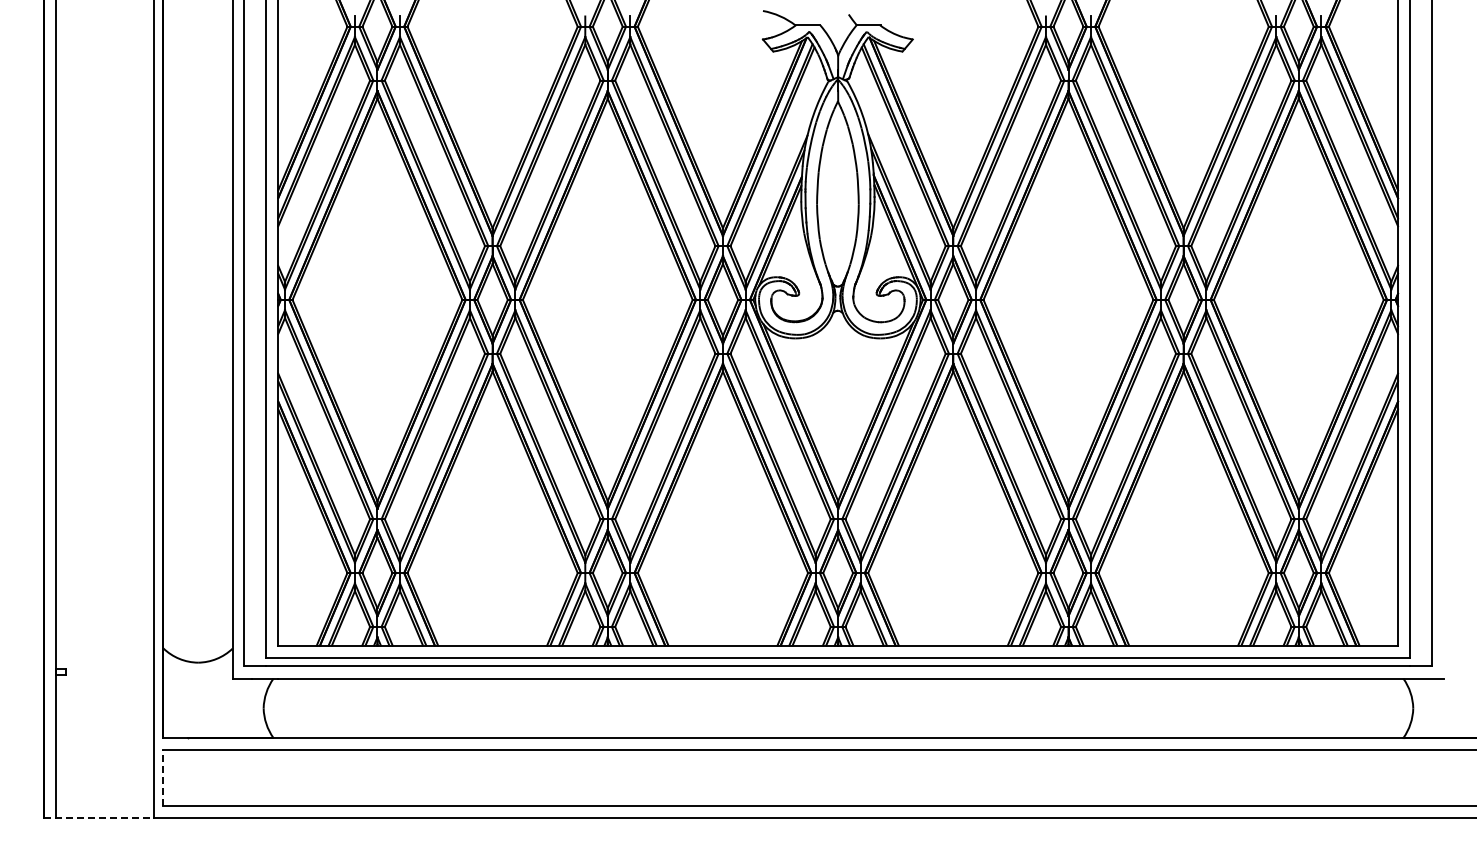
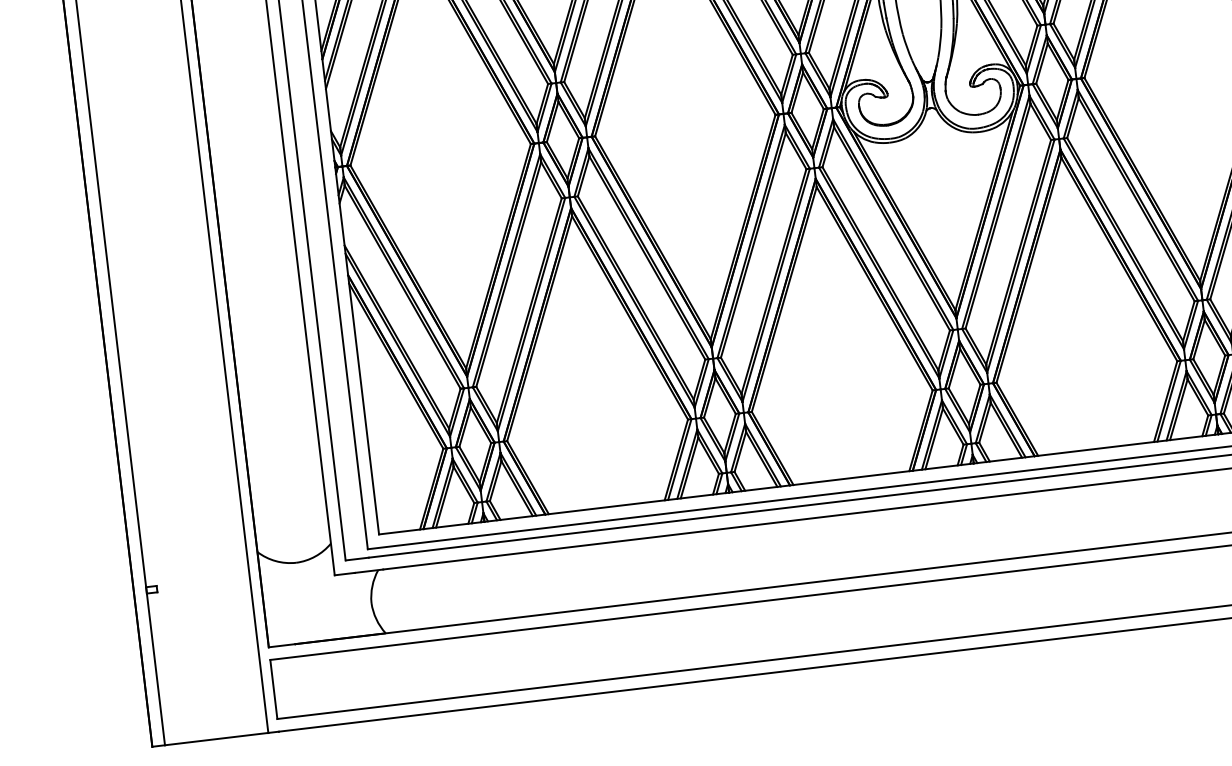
line: (163, 777) -> (273, 689), dashed -> solid
line: (98, 817) -> (209, 739), dashed -> solid

